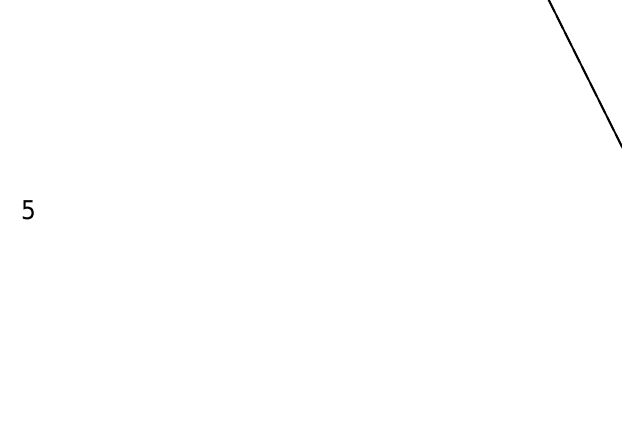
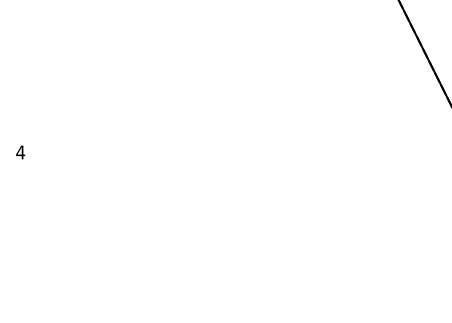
text: (28, 209) -> (20, 152), 5 -> 4

